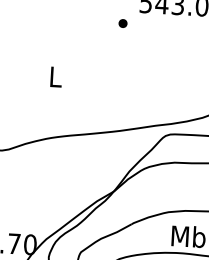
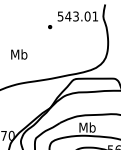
text: (56, 76) -> (19, 54), L -> Mb

